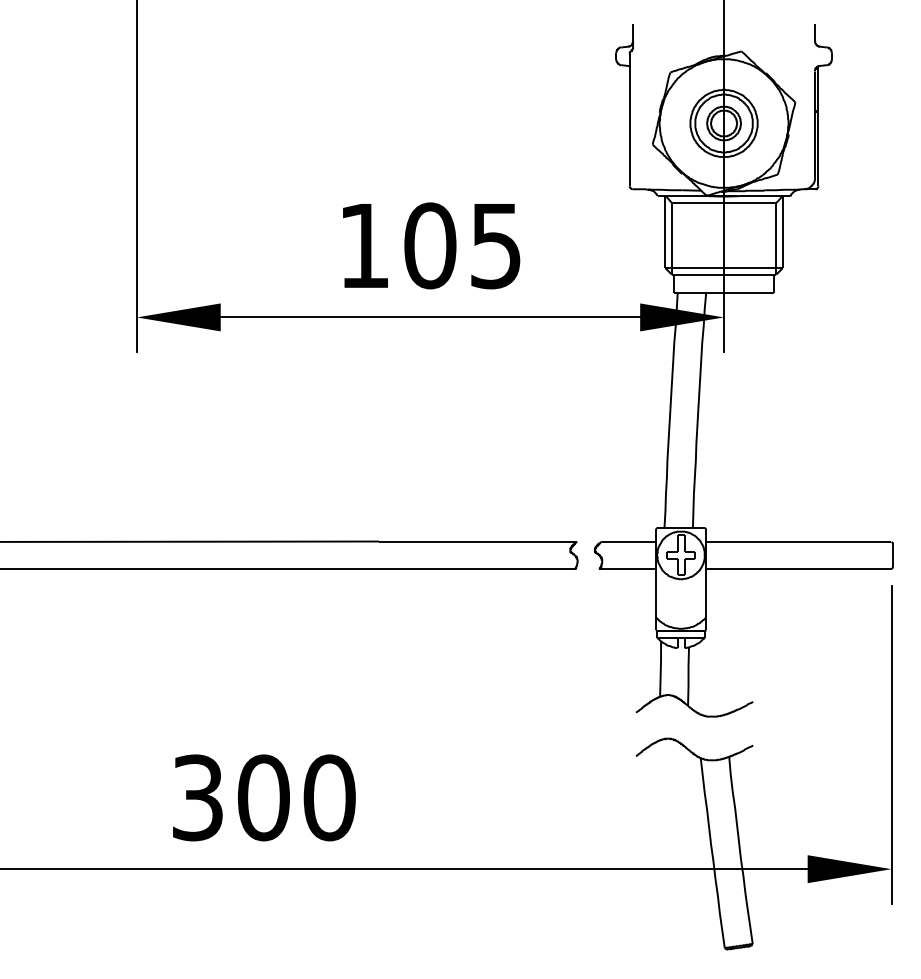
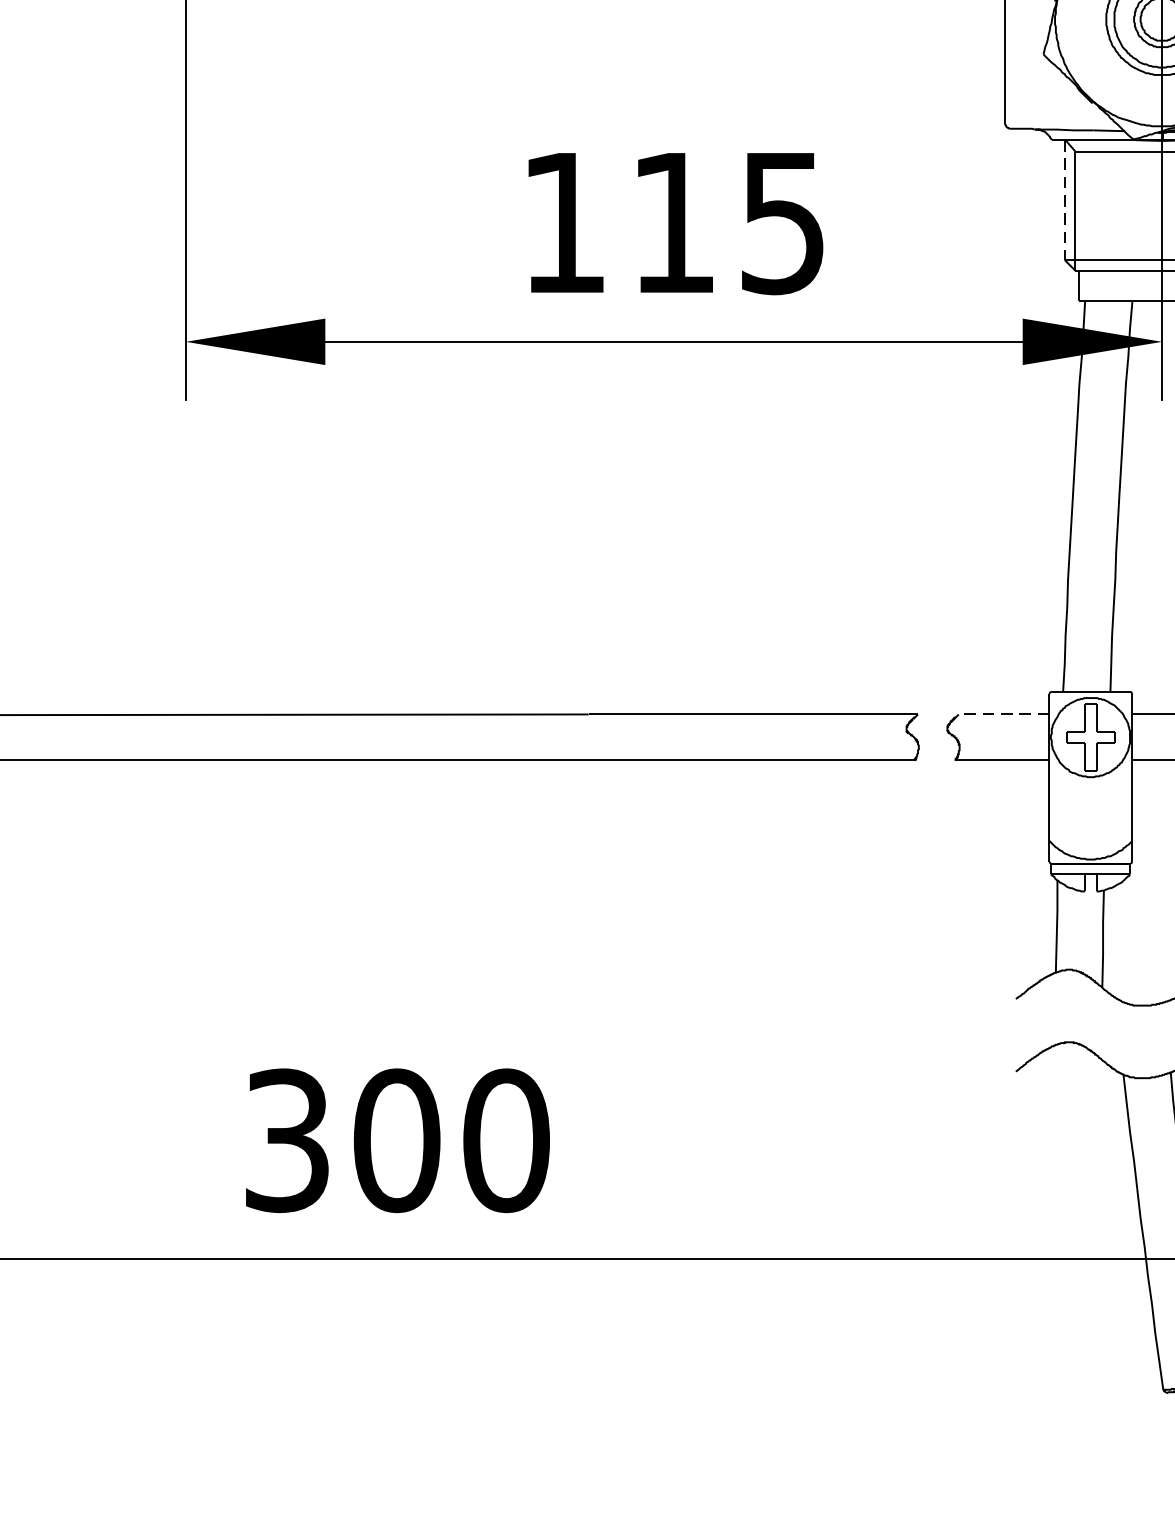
line: (665, 232) -> (1064, 200), solid -> dashed
text: (430, 245) -> (674, 222), 105 -> 115
line: (628, 541) -> (1003, 714), solid -> dashed

